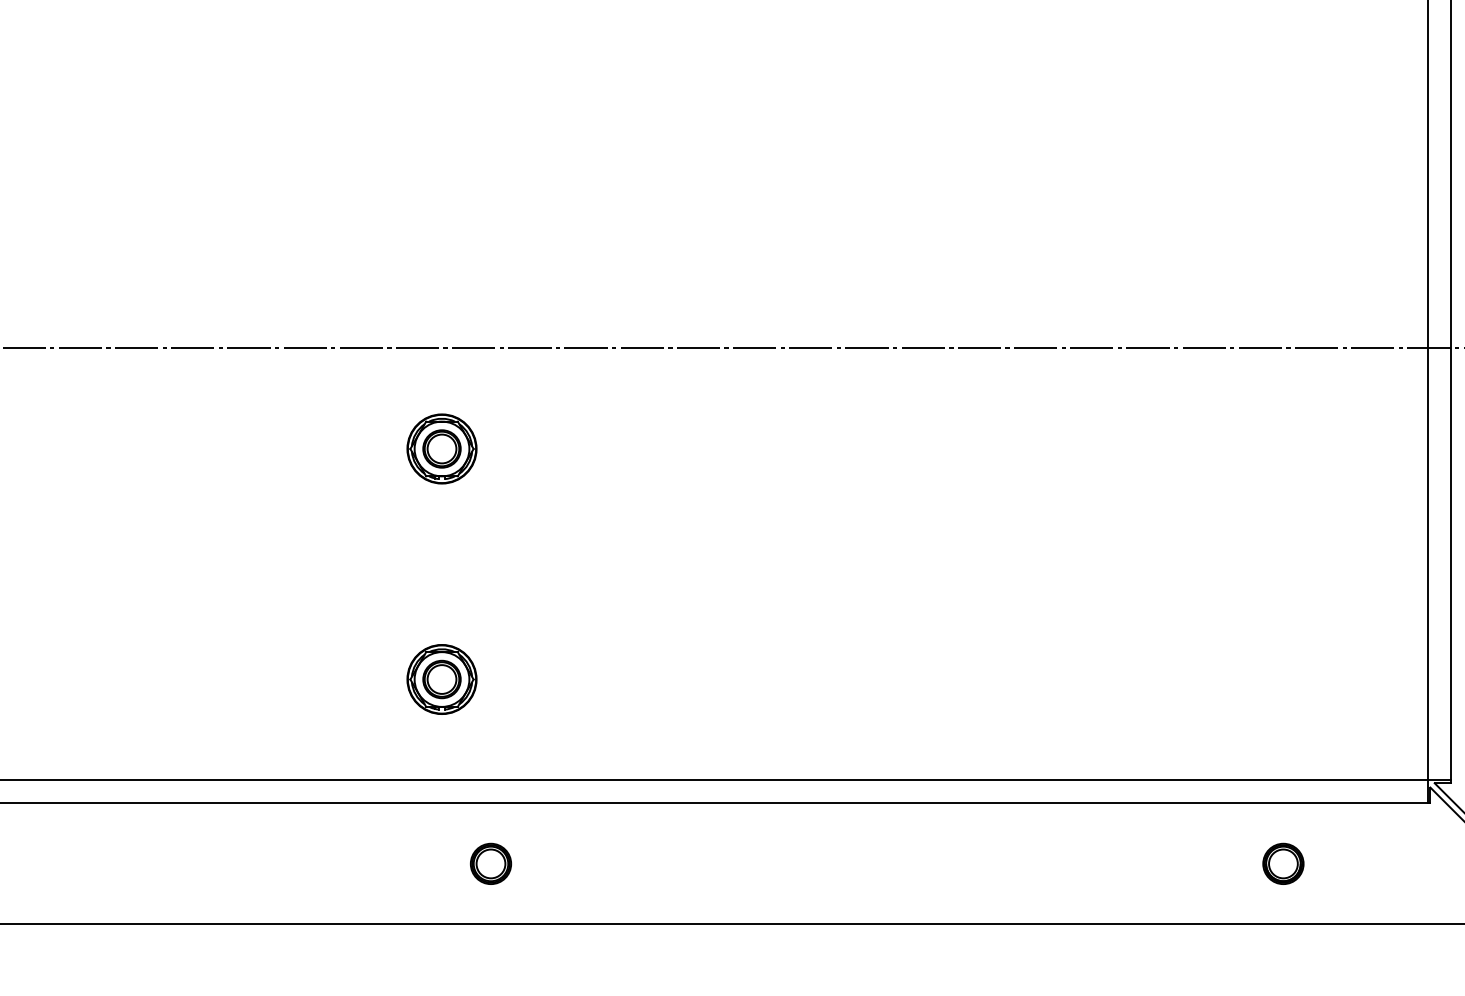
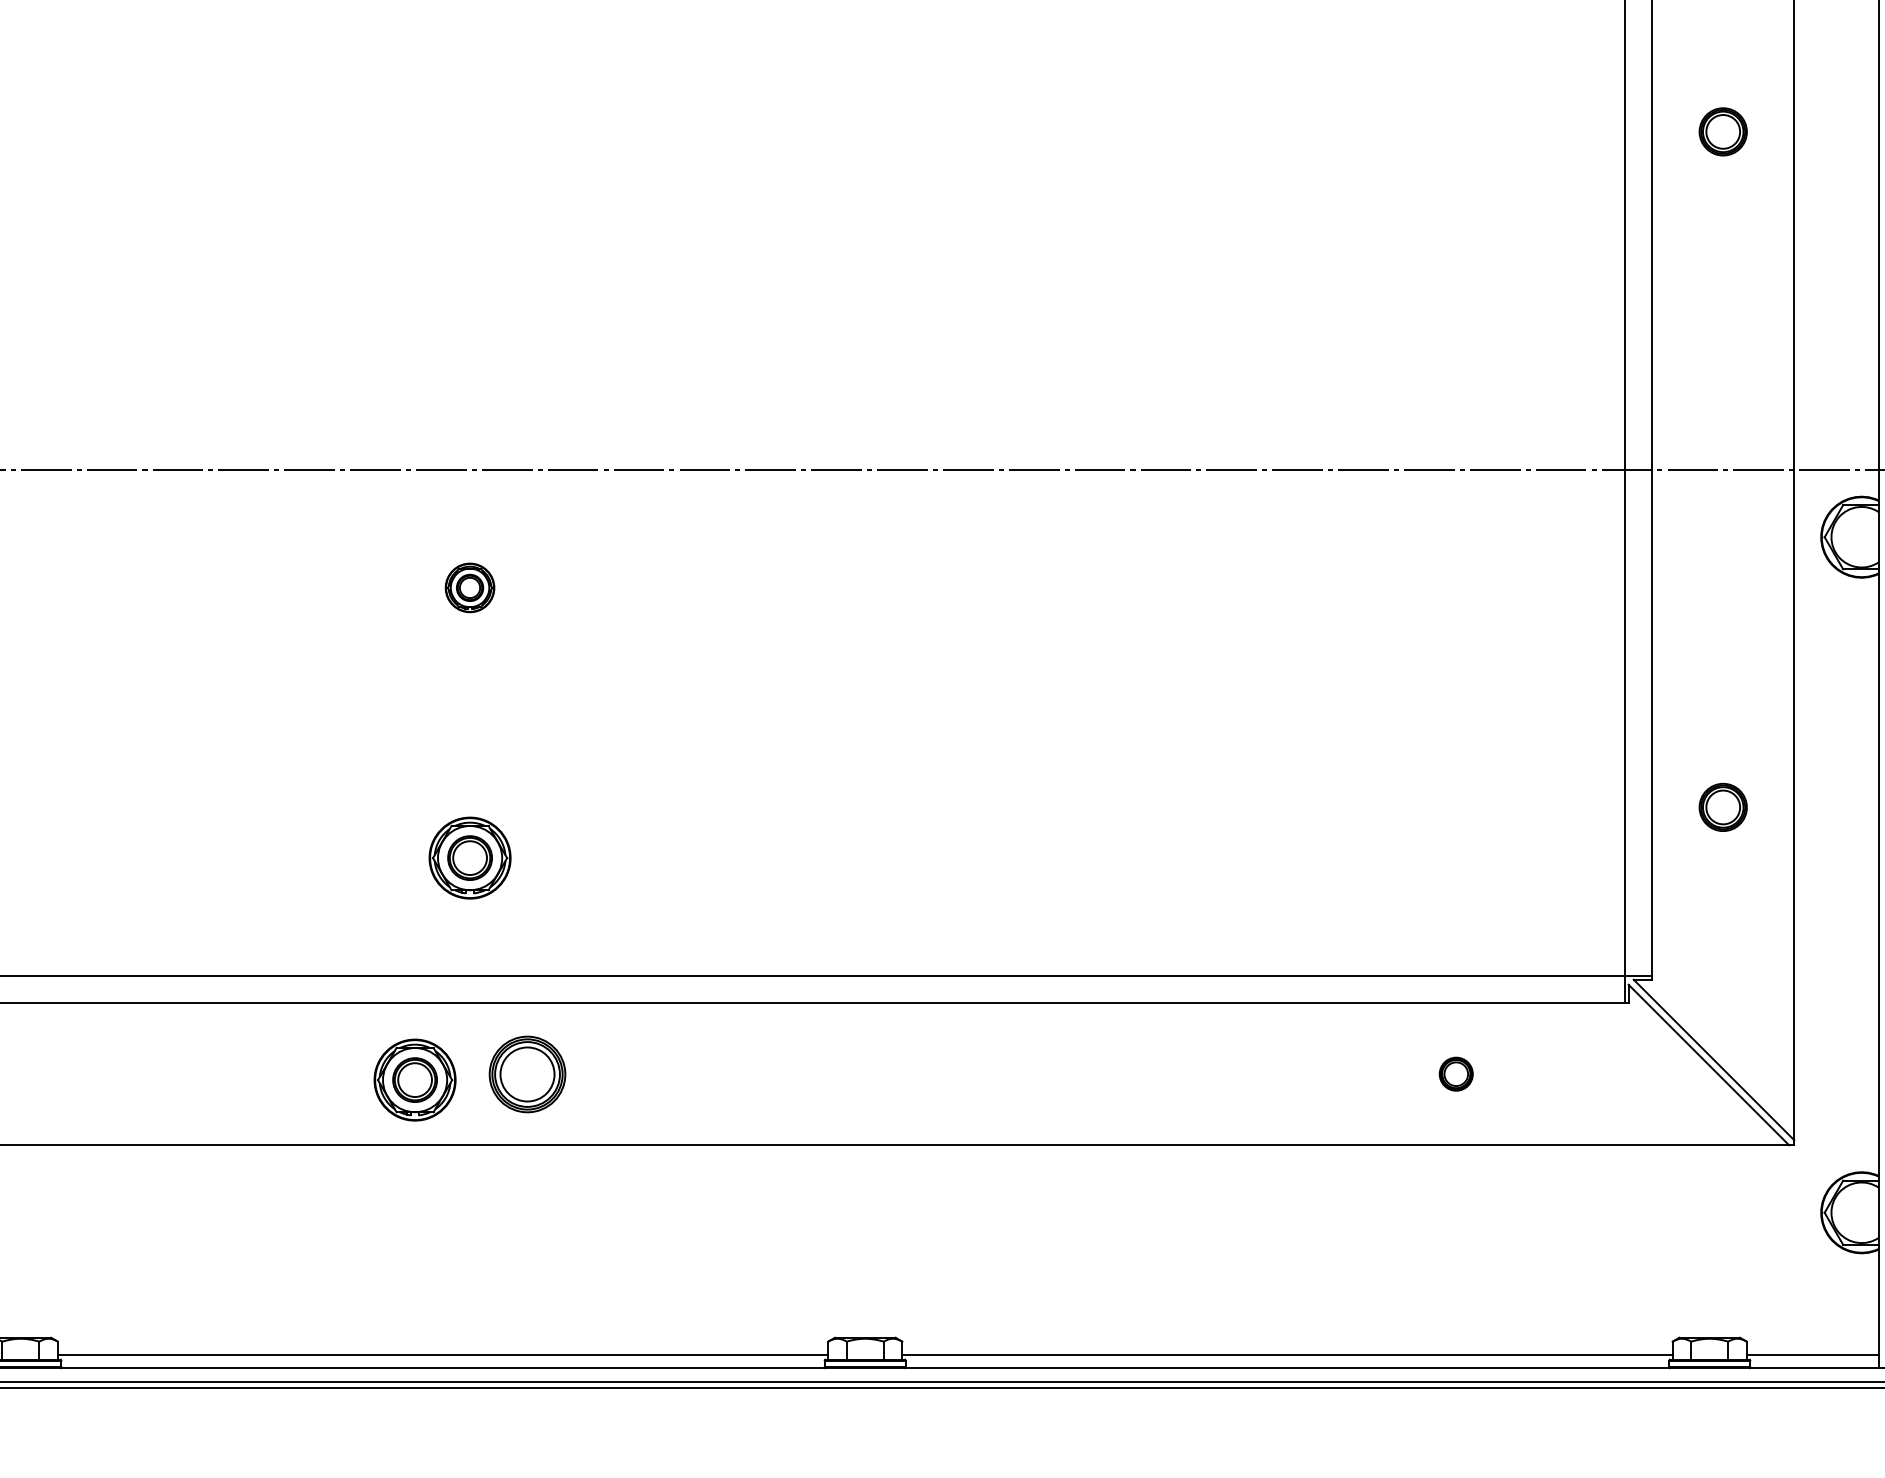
part: (441, 448) -> (469, 587), size x0.6
part: (490, 863) -> (527, 1073), size x1.6
part: (1282, 863) -> (1455, 1073), size x0.7
part: (394, 868) -> (414, 1079), added

